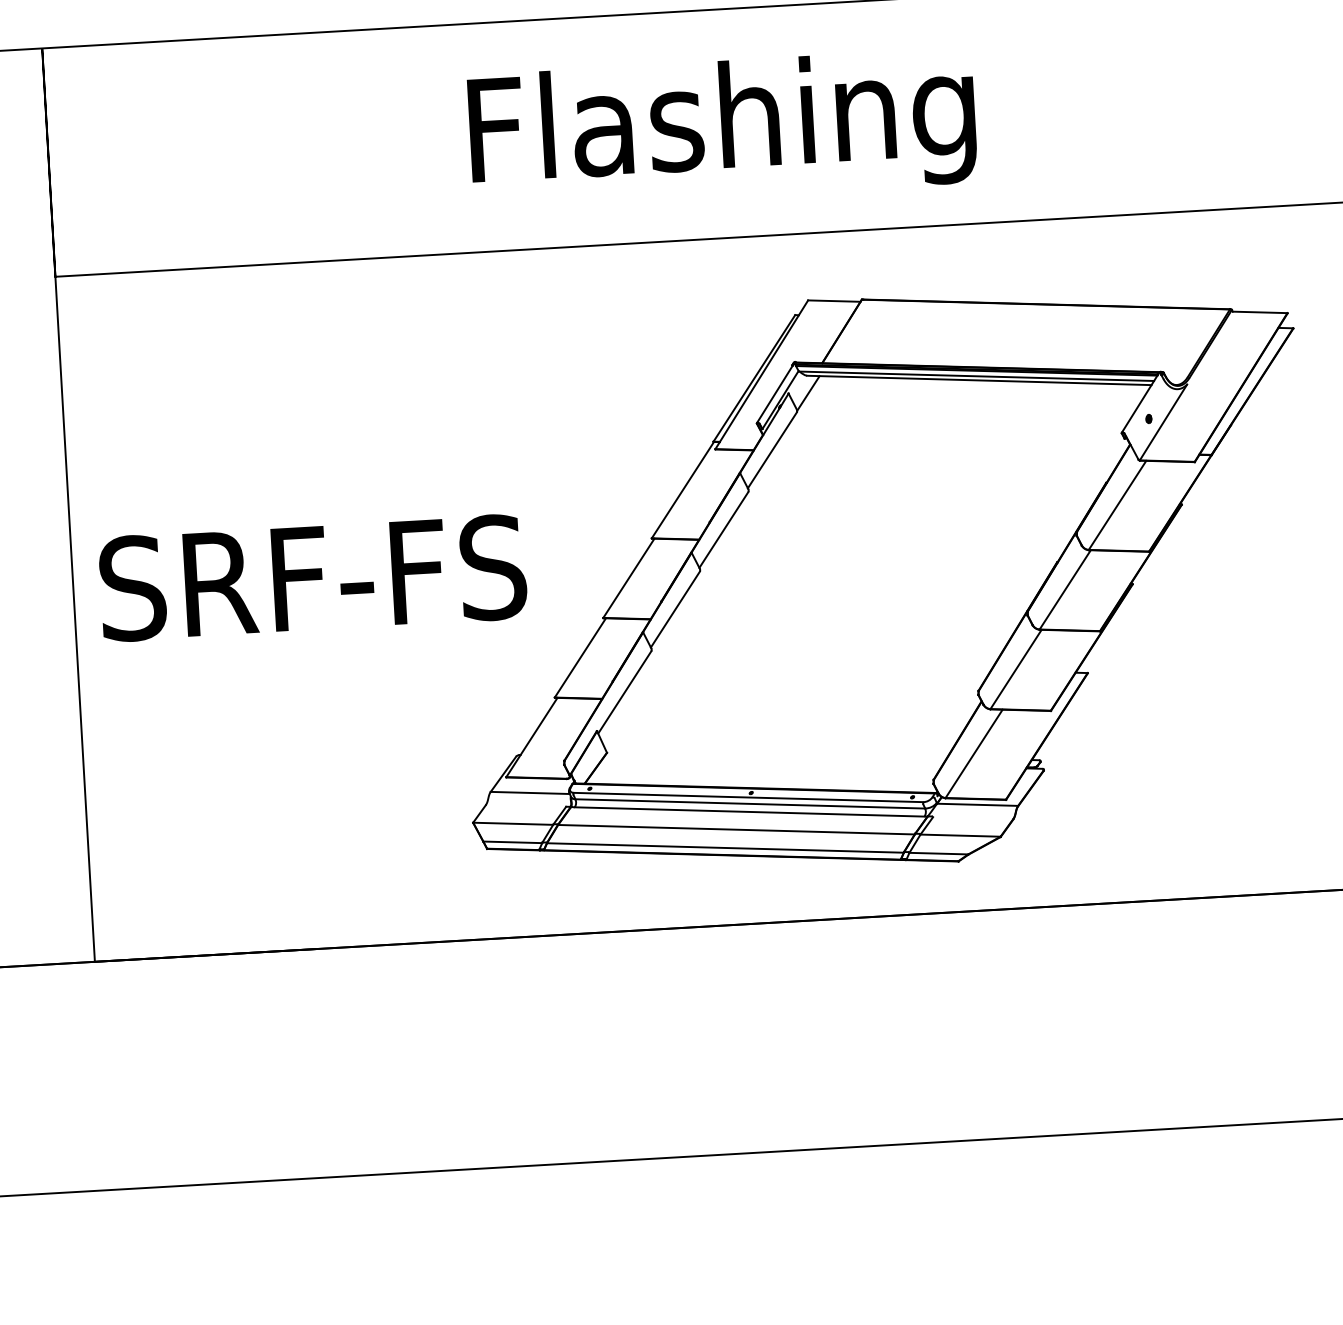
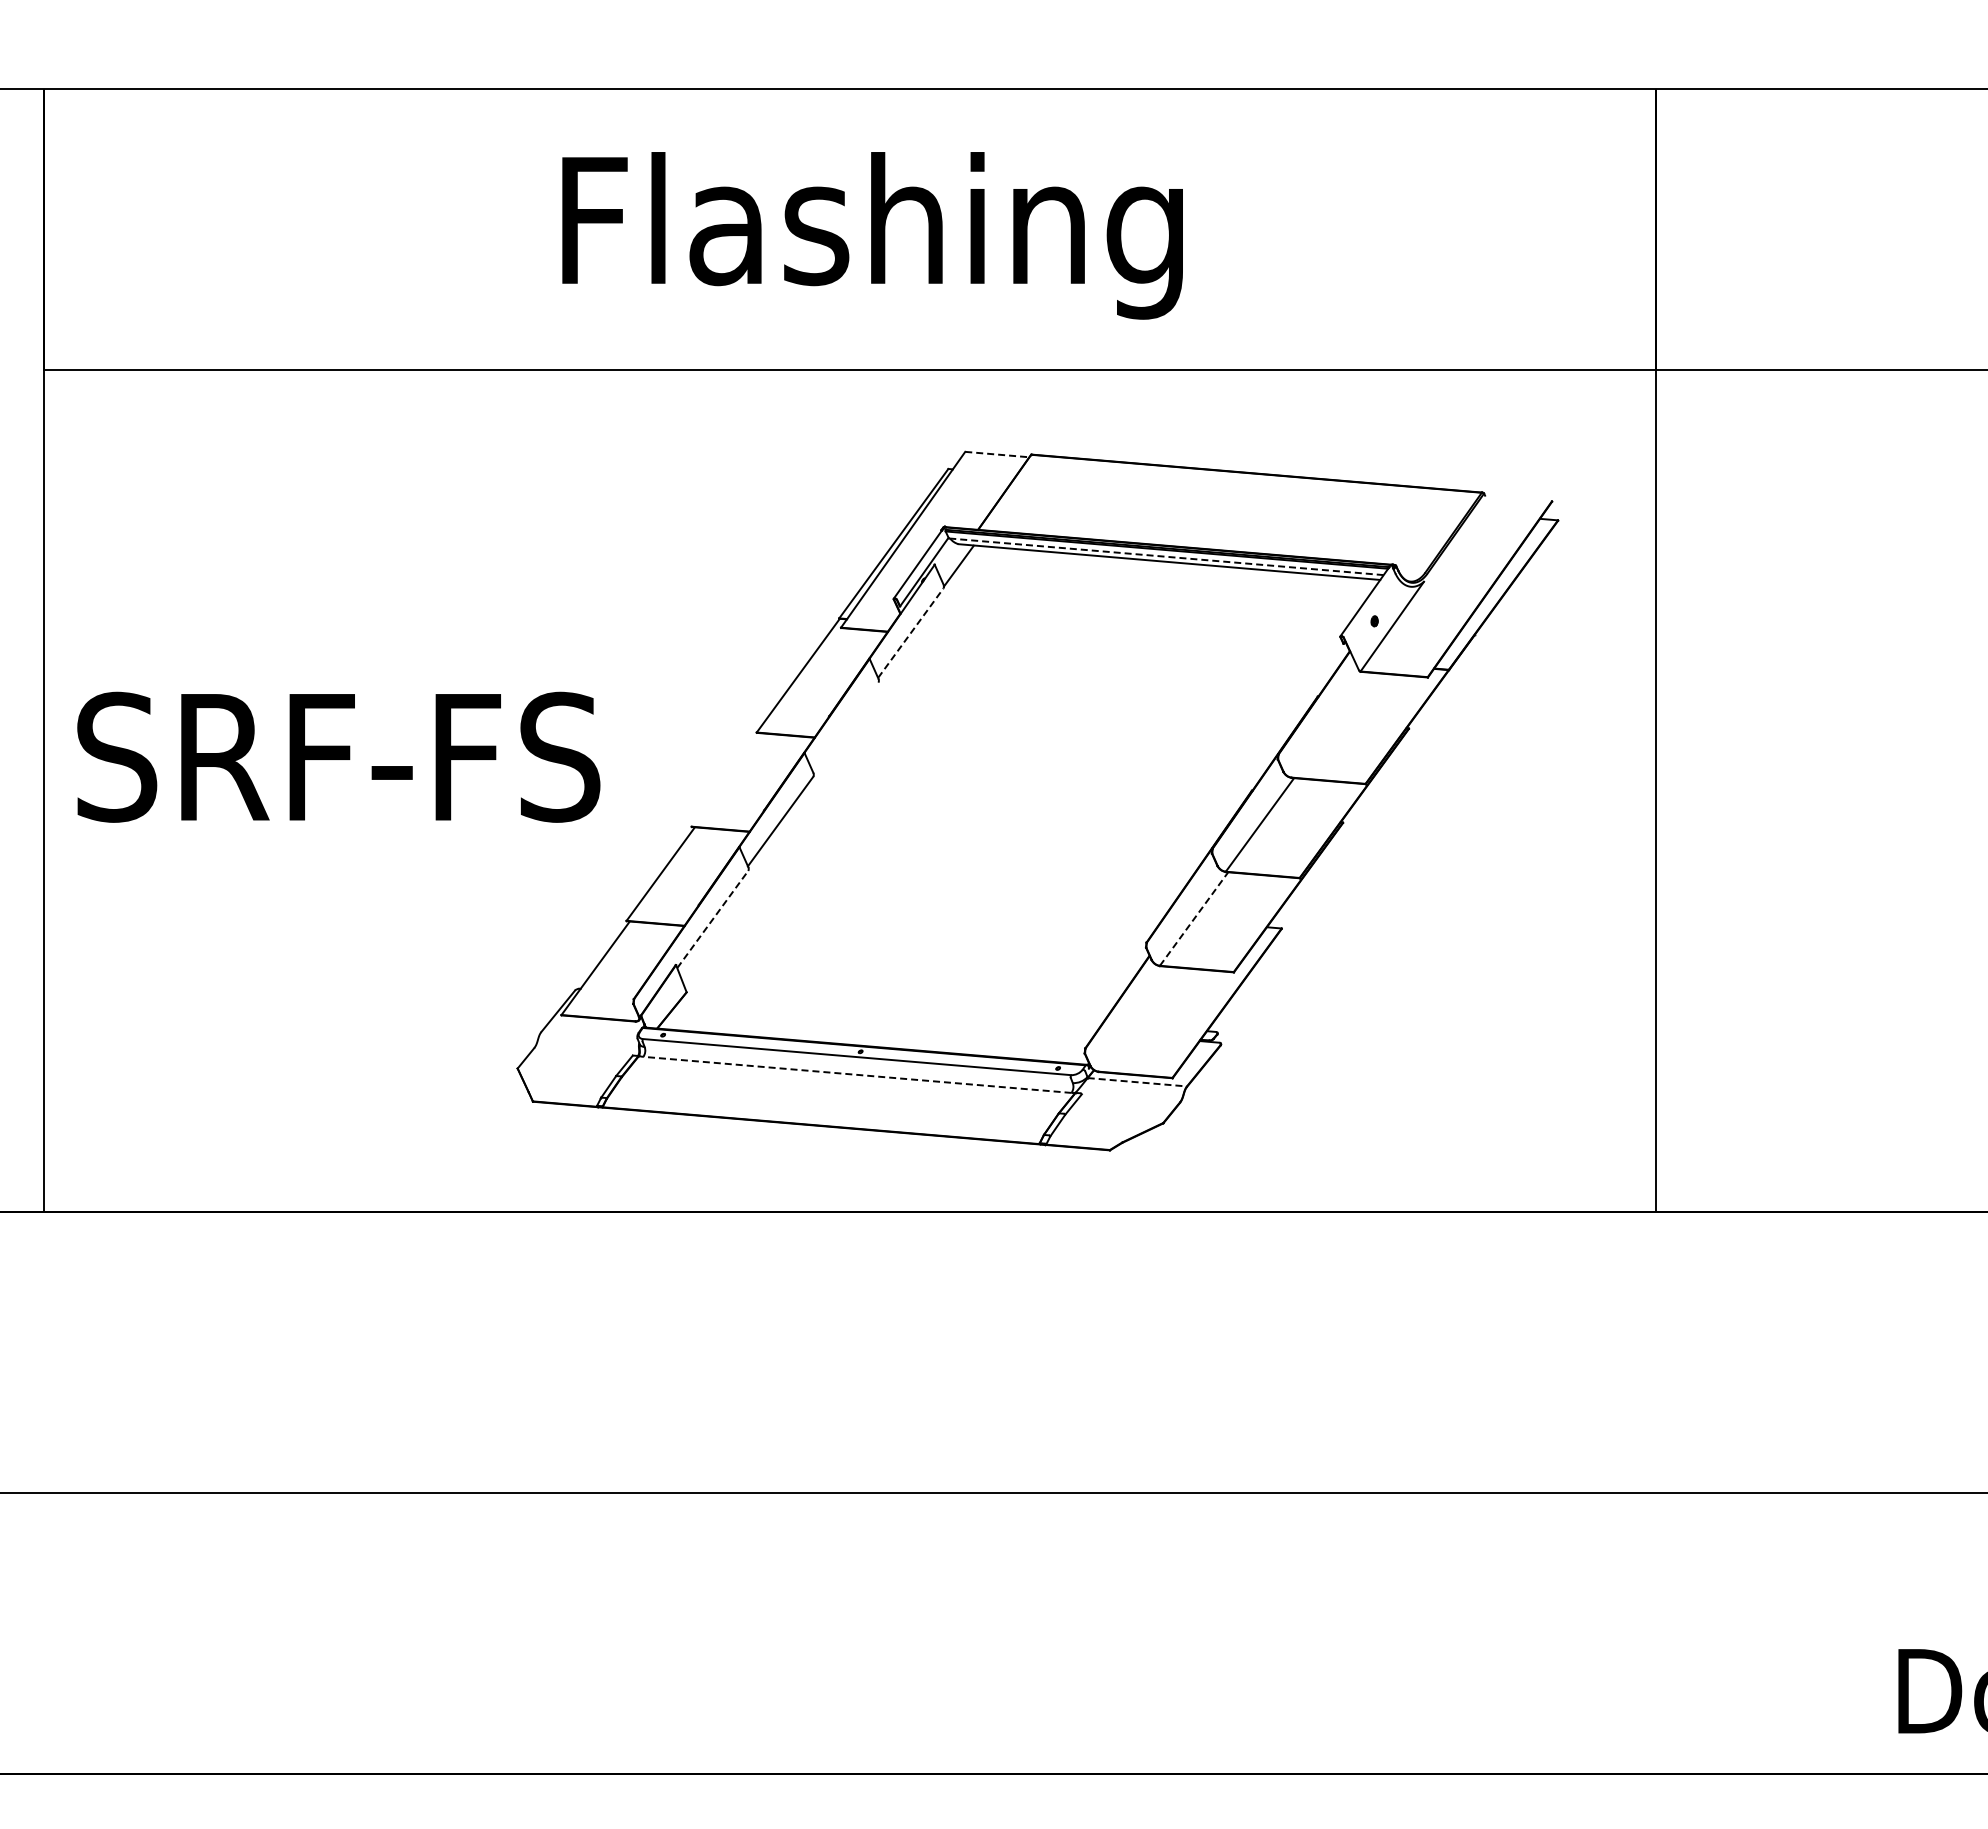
line: (834, 301) -> (997, 454), solid -> dashed
line: (1260, 312) -> (1518, 498), removed
line: (975, 376) -> (1165, 556), solid -> dashed
line: (772, 449) -> (911, 632), solid -> dashed
line: (1117, 504) -> (1329, 724), removed
line: (723, 530) -> (845, 727), removed
line: (628, 578) -> (725, 779), removed
line: (1016, 669) -> (1194, 919), solid -> dashed
line: (625, 692) -> (713, 919), solid -> dashed
line: (973, 753) -> (1136, 1019), removed
line: (530, 793) -> (589, 1036), removed
line: (750, 804) -> (858, 1065), removed
line: (977, 805) -> (1137, 1082), solid -> dashed
line: (749, 811) -> (857, 1074), solid -> dashed
line: (513, 823) -> (566, 1072), removed
line: (736, 829) -> (839, 1095), removed
line: (960, 835) -> (1114, 1118), removed
line: (512, 842) -> (564, 1095), removed
line: (724, 847) -> (824, 1116), removed
line: (938, 853) -> (1086, 1139), removed

